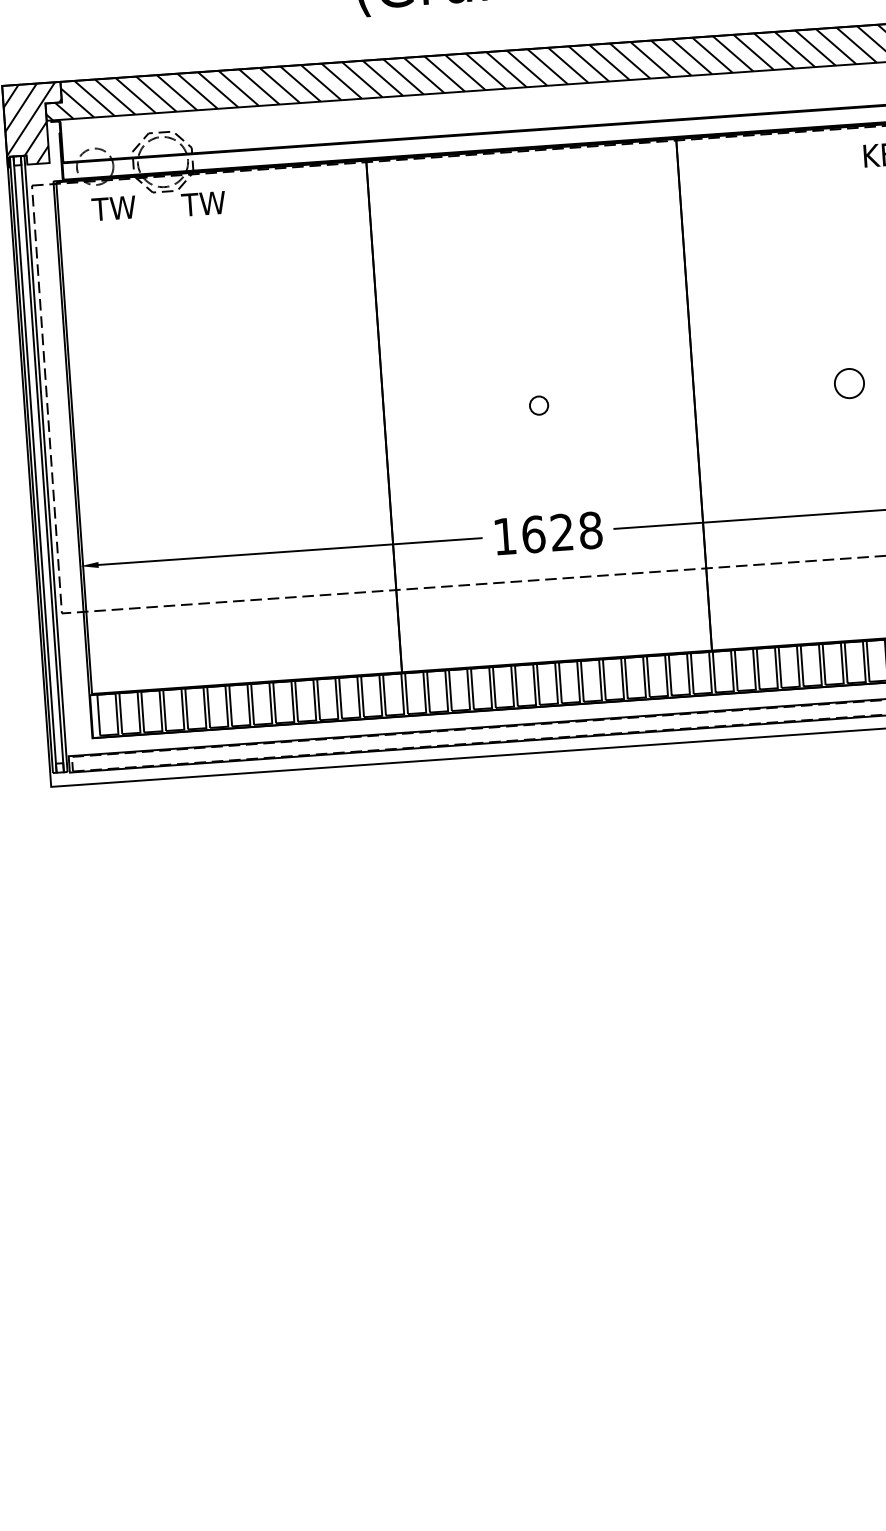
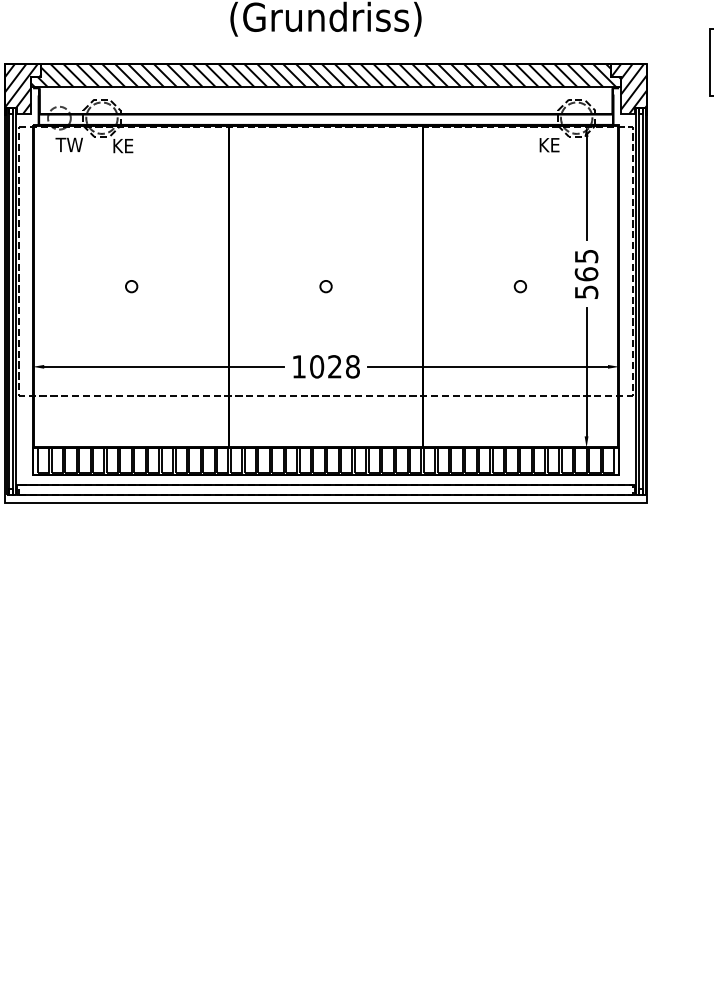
text: (203, 204) -> (125, 146), TW -> KE
circle: (847, 383) -> (519, 286), size x0.62
circle: (228, 427) -> (131, 286), added
text: (534, 533) -> (317, 366), 1628 -> 1028

